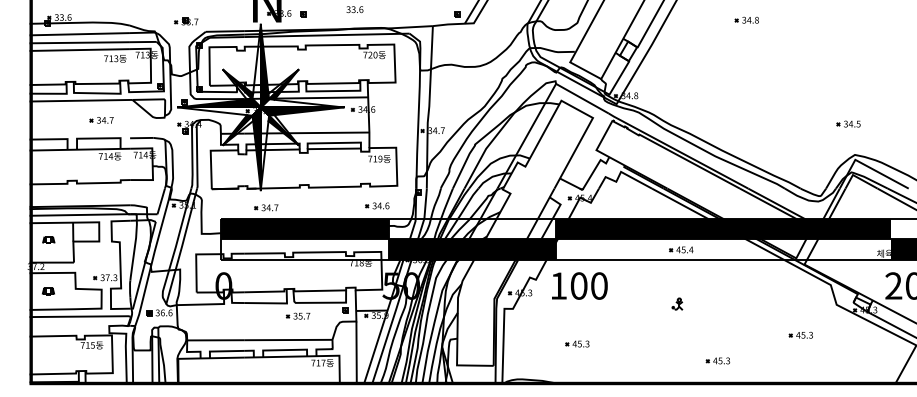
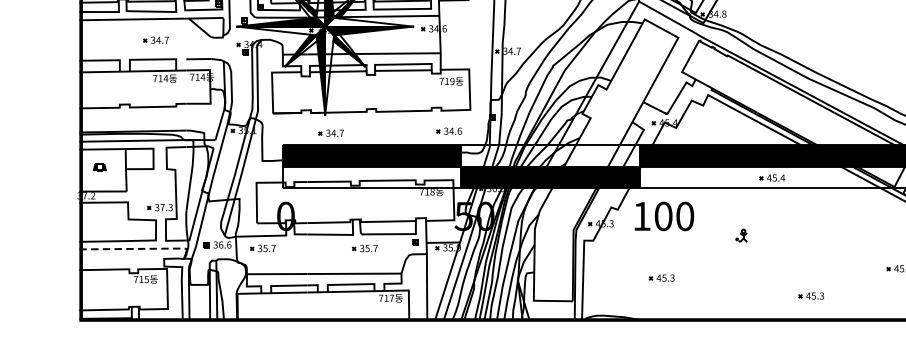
part: (48, 291) -> (99, 222), removed
part: (677, 303) -> (741, 234), moved
part: (202, 315) -> (263, 247), added
line: (81, 316) -> (134, 248), solid -> dashed

